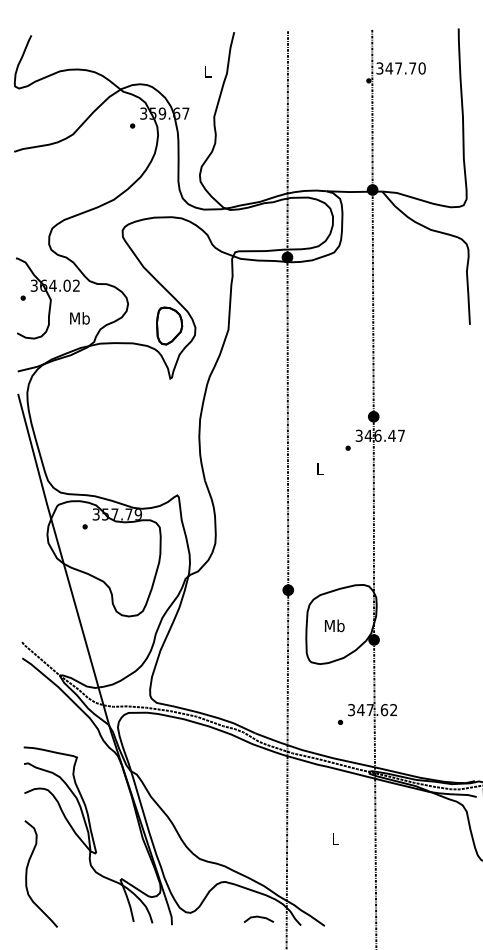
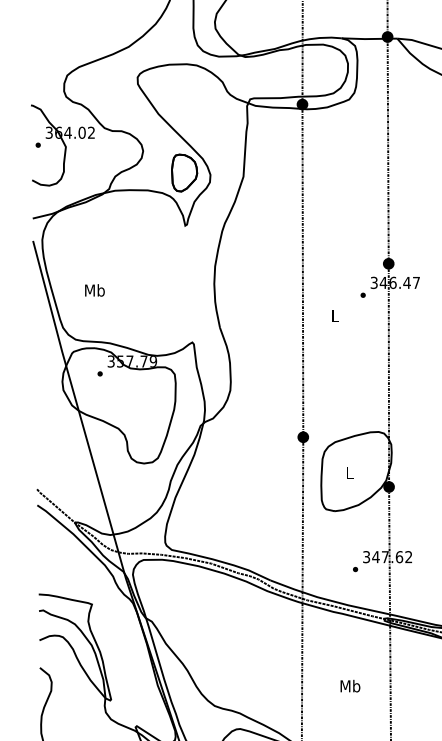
text: (79, 318) -> (94, 290), moved
text: (334, 625) -> (349, 472), Mb -> L
text: (335, 838) -> (350, 685), L -> Mb

